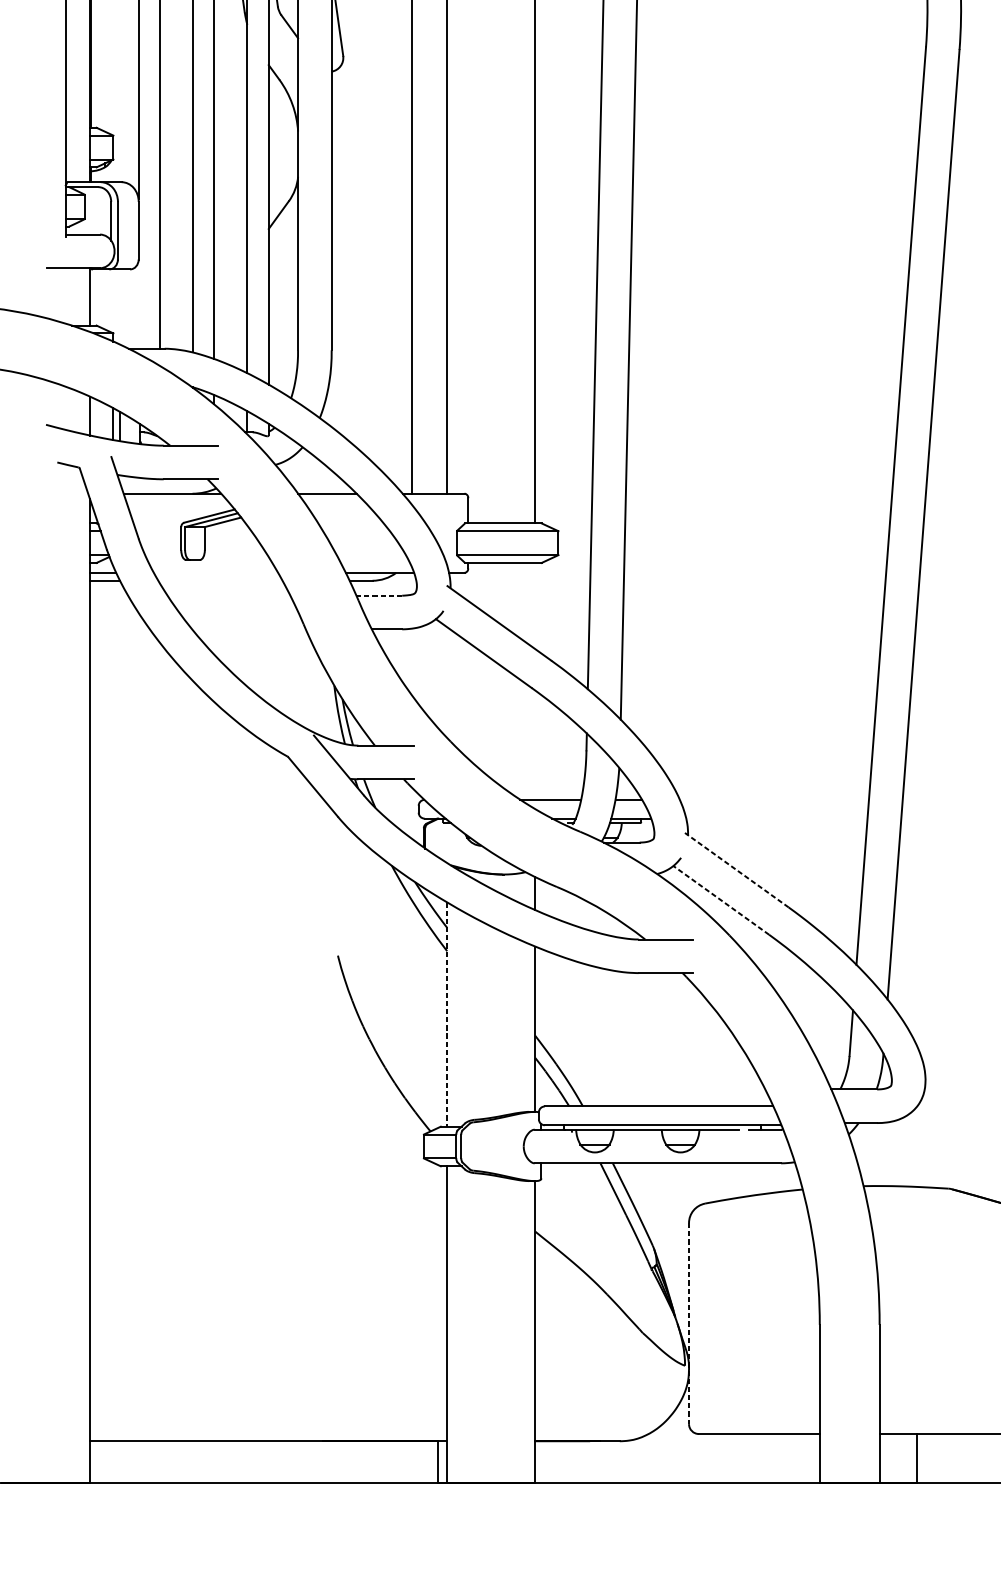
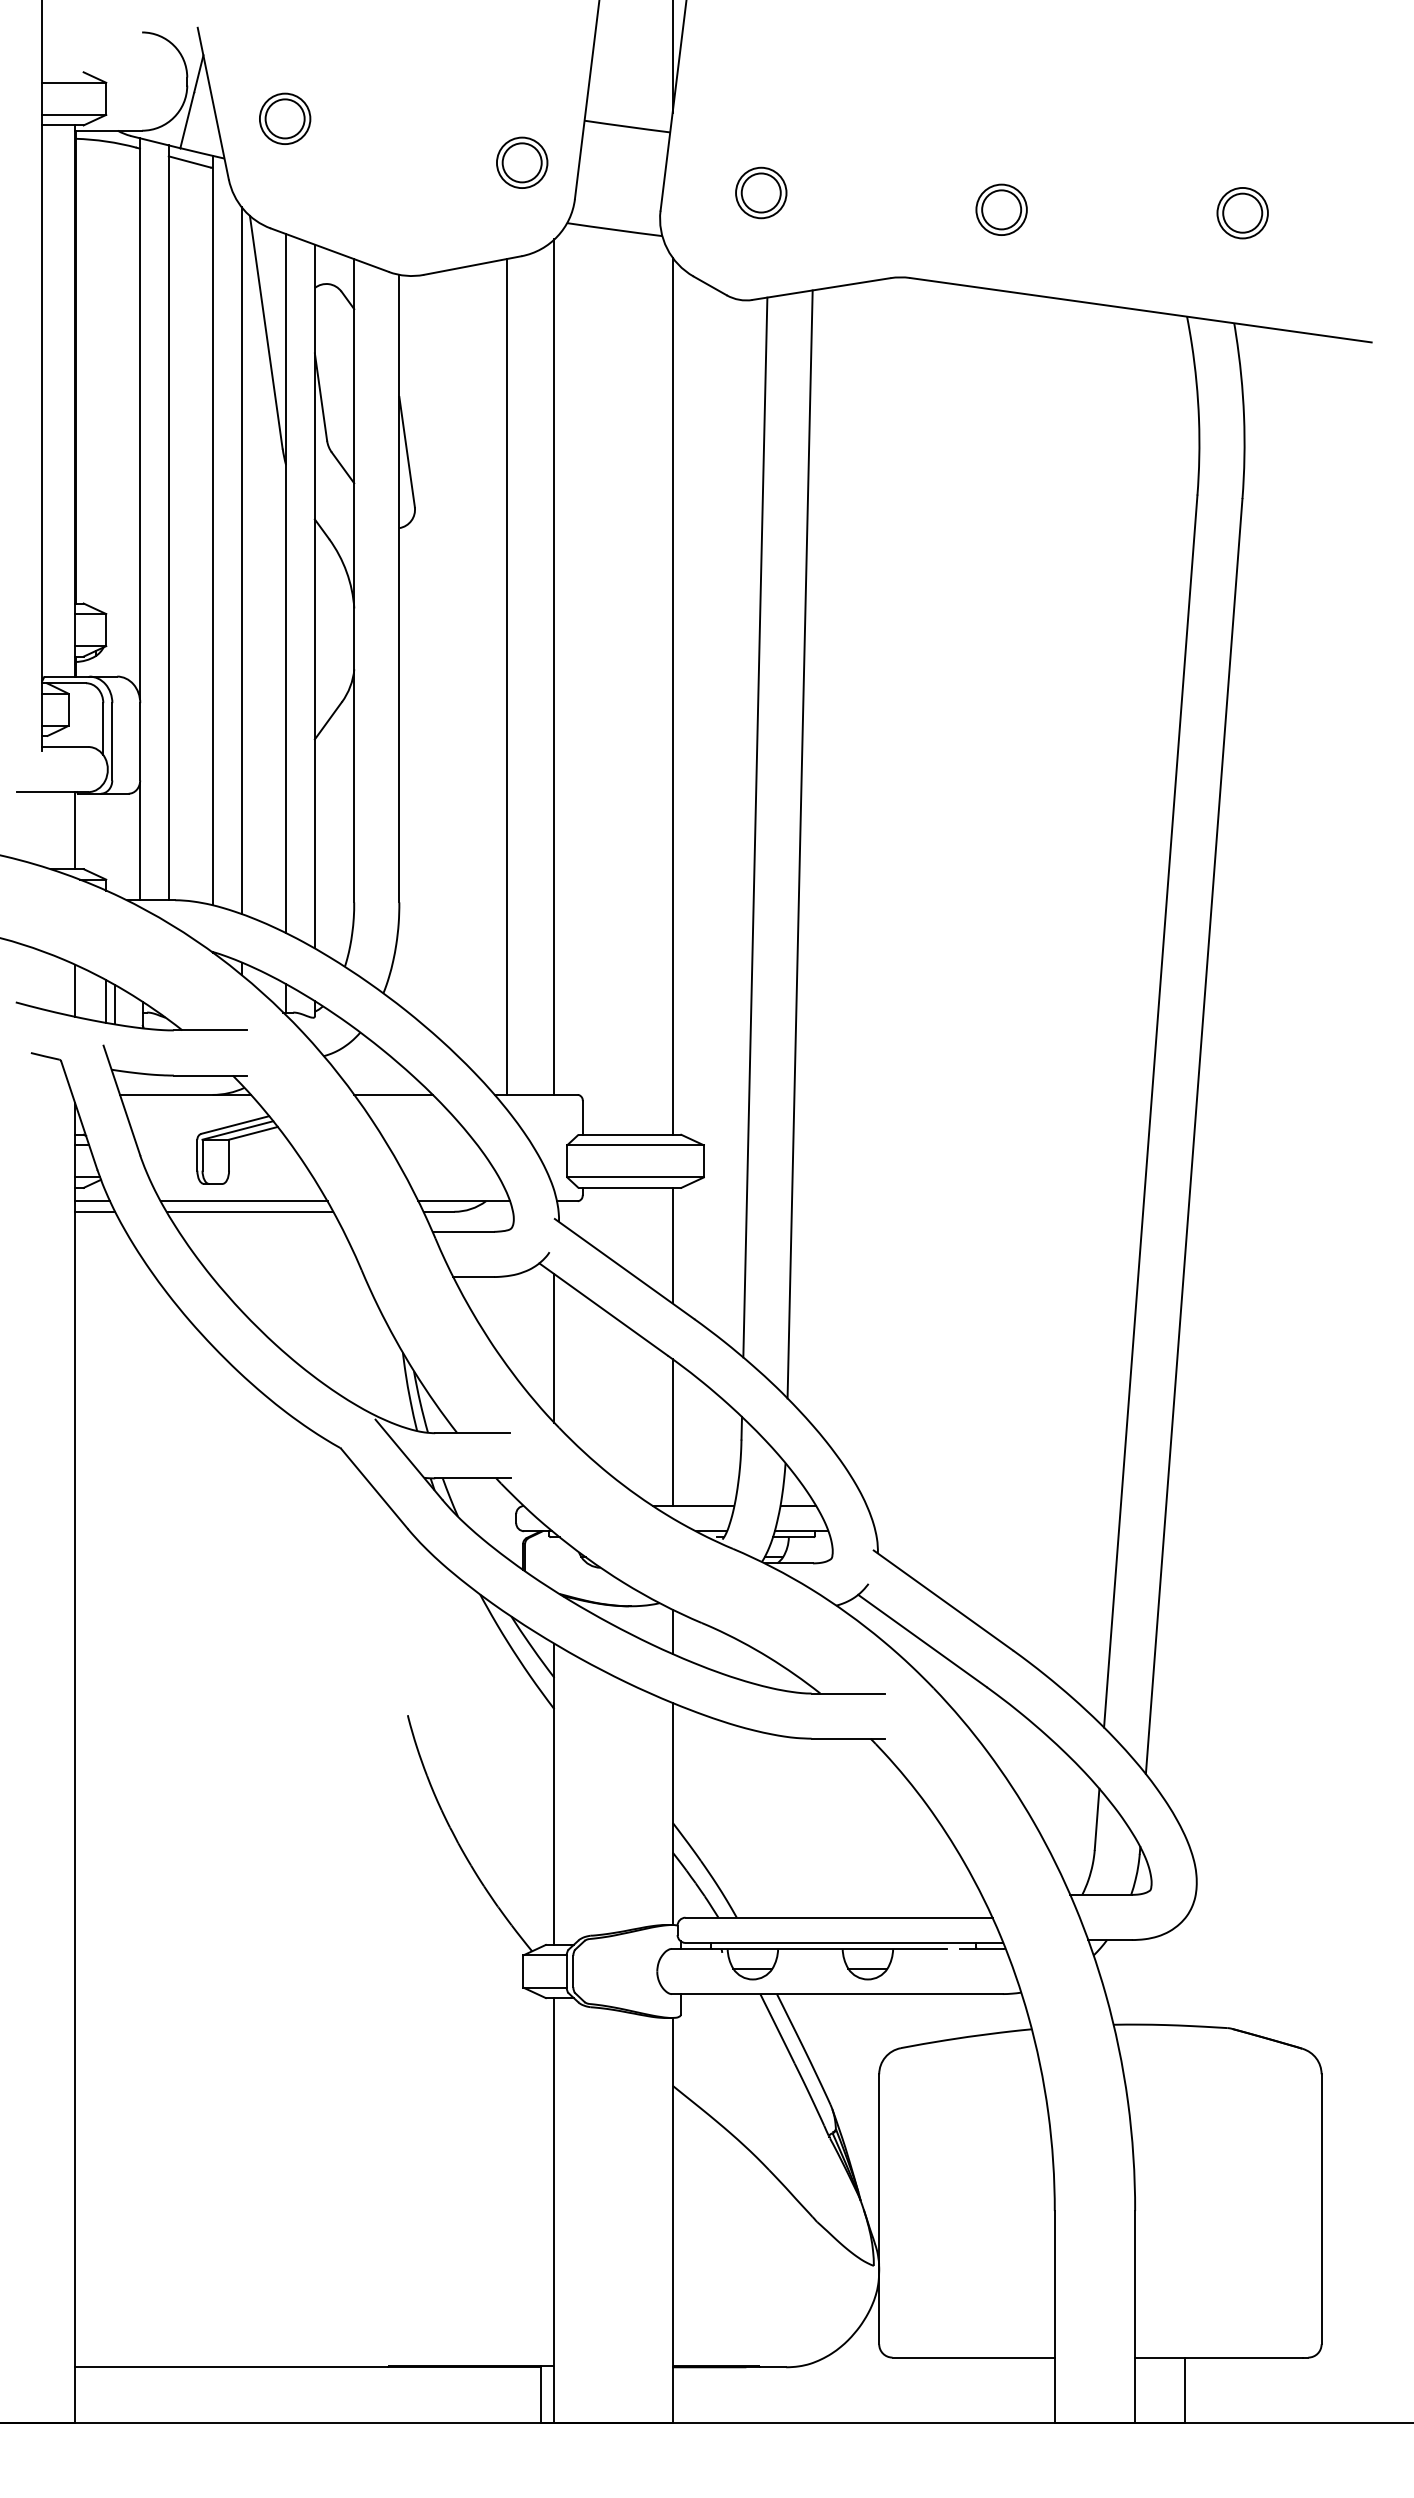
line: (138, 304) -> (139, 841), added
line: (215, 573) -> (243, 1201), added
line: (220, 580) -> (249, 1211), added
line: (379, 595) -> (463, 1231), dashed -> solid
line: (535, 605) -> (672, 1245), added
line: (447, 682) -> (554, 1348), added
line: (535, 745) -> (672, 1432), added
line: (736, 870) -> (943, 1600), dashed -> solid
line: (721, 900) -> (922, 1640), dashed -> solid
line: (447, 1014) -> (554, 1794), dashed -> solid
line: (689, 1323) -> (879, 2209), dashed -> solid

